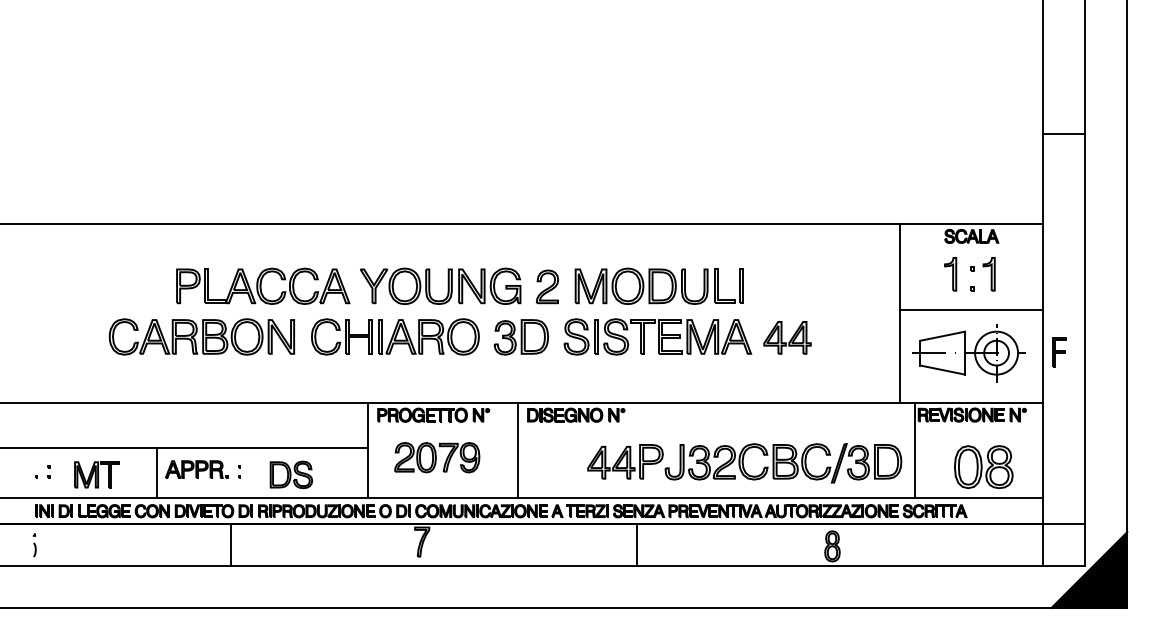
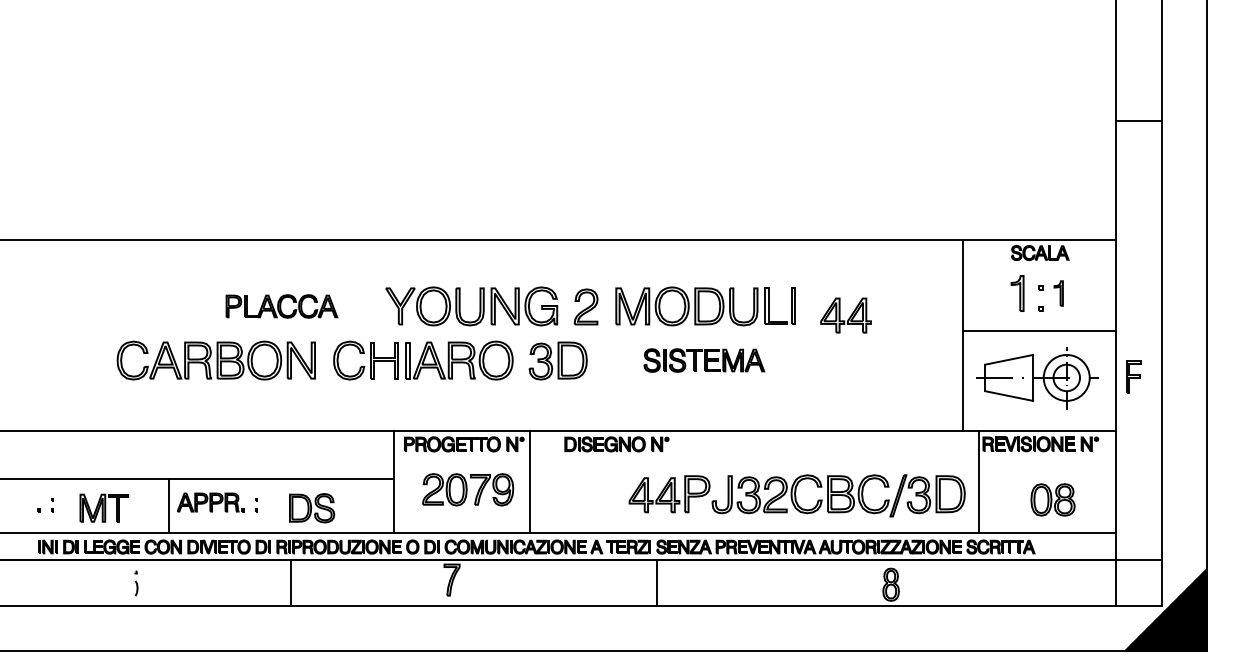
line: (1063, 134) -> (1138, 120), moved
part: (988, 274) -> (1058, 293), size x0.7
part: (262, 286) -> (281, 306), size x0.6
part: (658, 336) -> (704, 360), size x0.6
part: (787, 337) -> (845, 315), moved
line: (517, 450) -> (529, 482), moved
part: (983, 466) -> (1052, 499), size x0.7
line: (231, 544) -> (290, 582), moved
line: (637, 544) -> (657, 582), moved
part: (34, 545) -> (136, 583), moved

